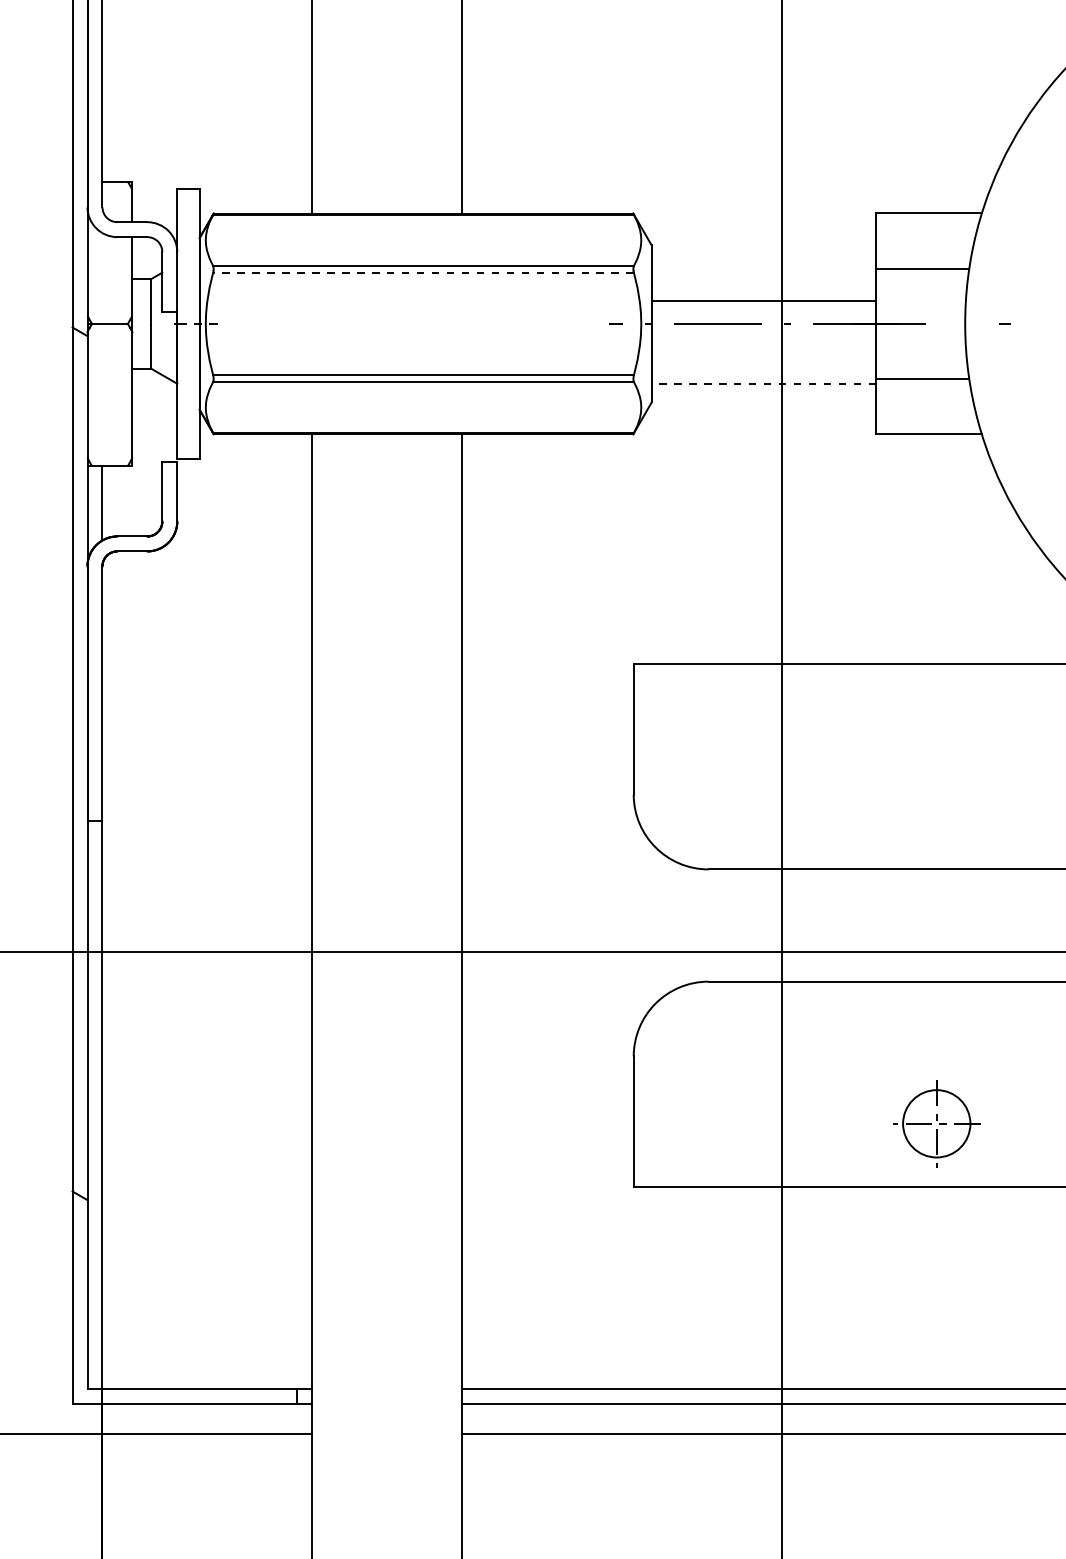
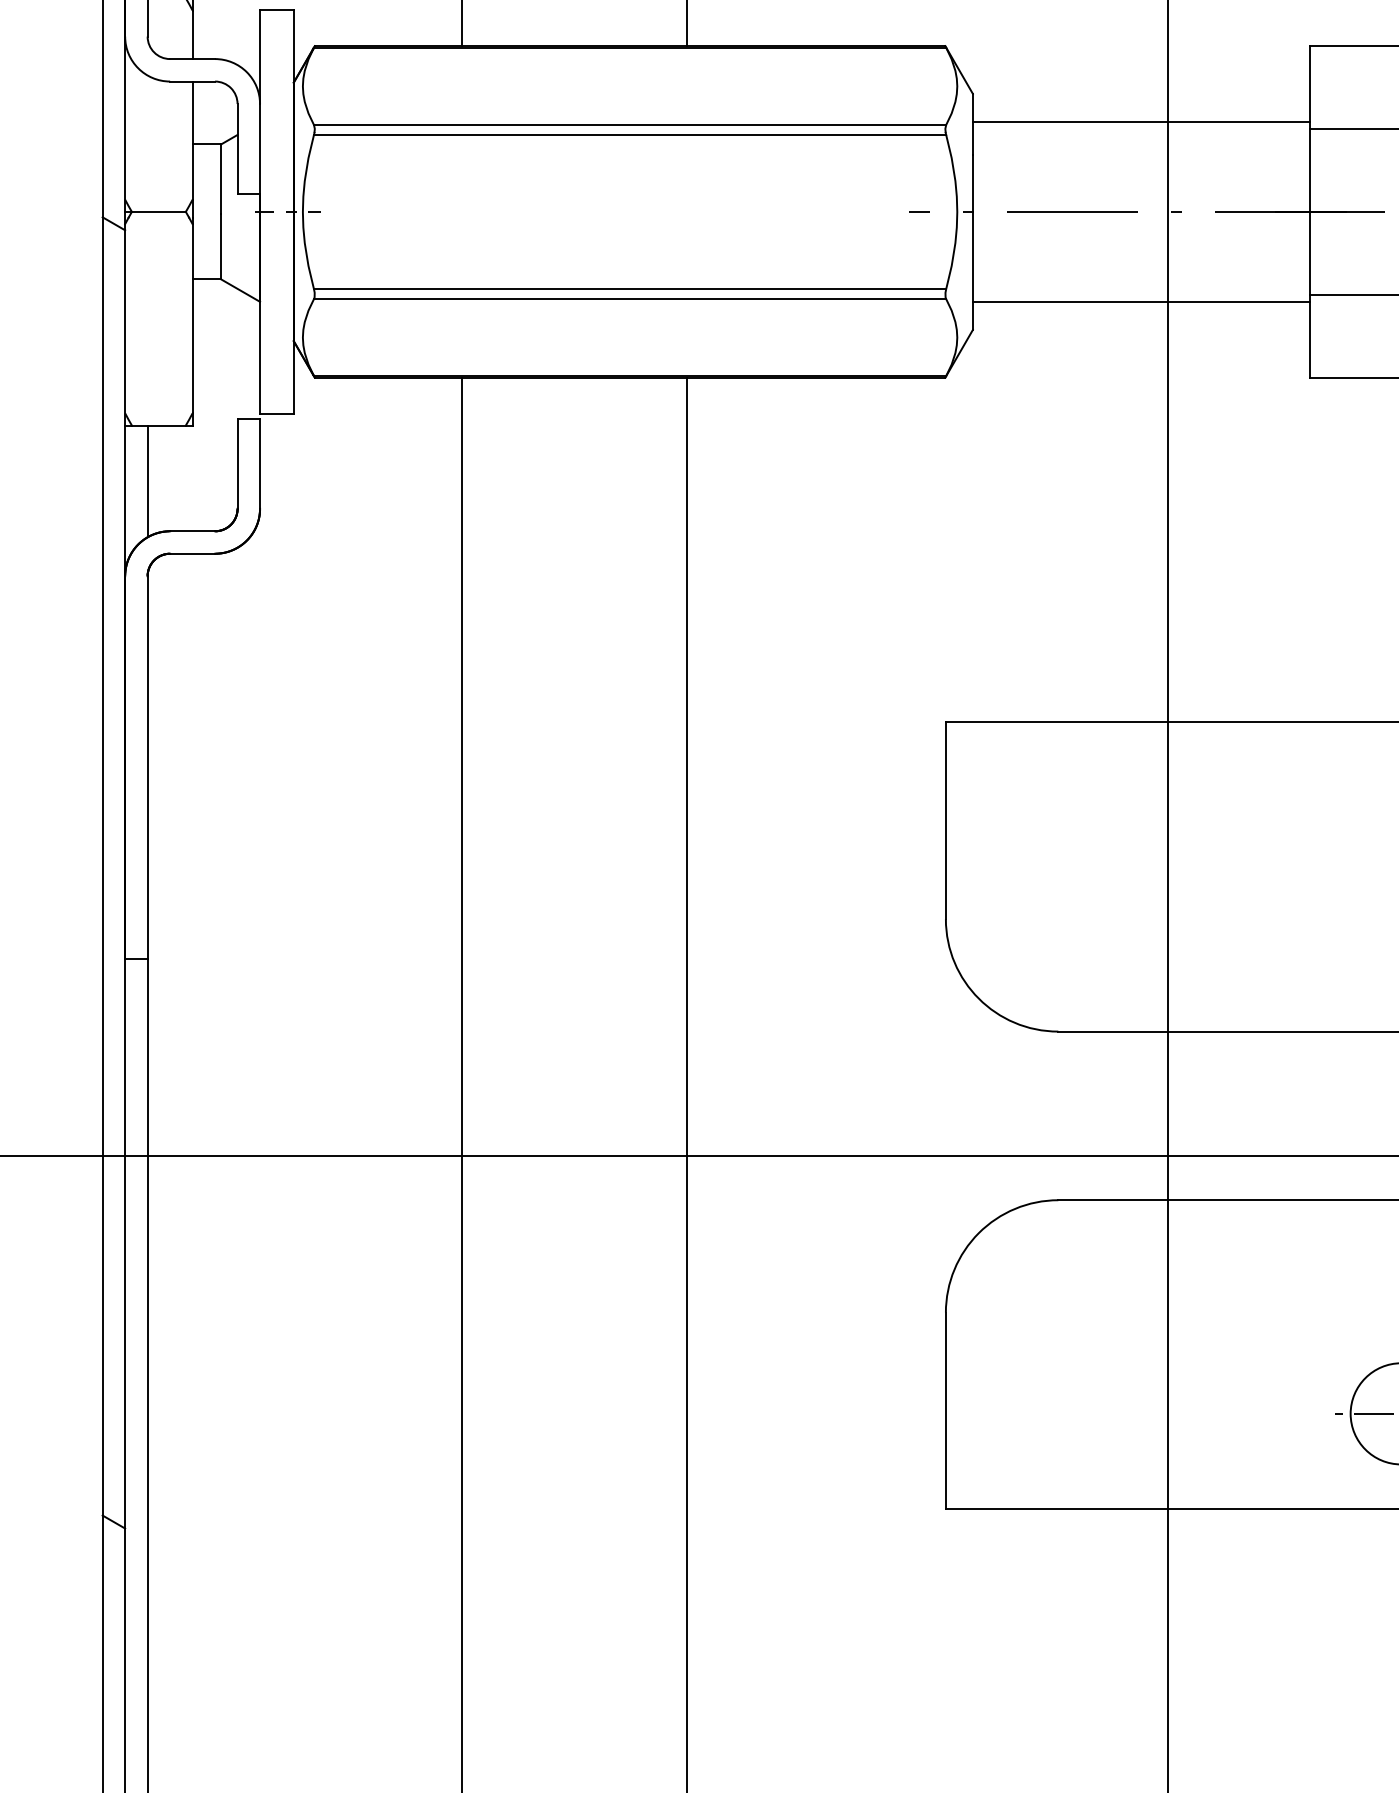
line: (423, 272) -> (630, 134), dashed -> solid
line: (763, 301) -> (1140, 122), moved
line: (763, 383) -> (1140, 301), dashed -> solid

